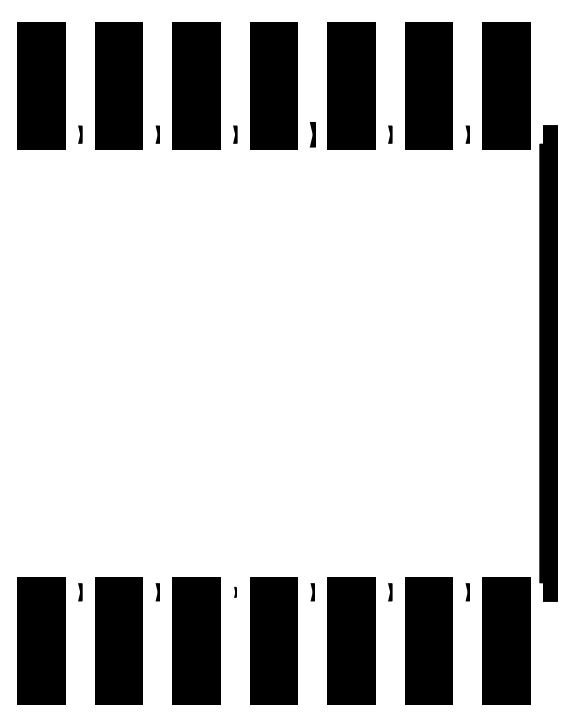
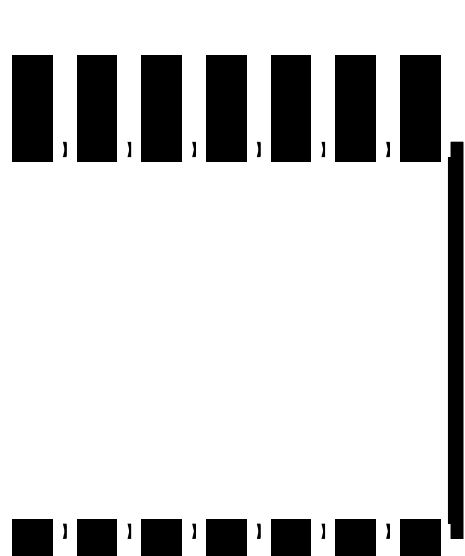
part: (312, 134) -> (258, 149), size x0.71
part: (235, 592) -> (194, 531), size x1.67

